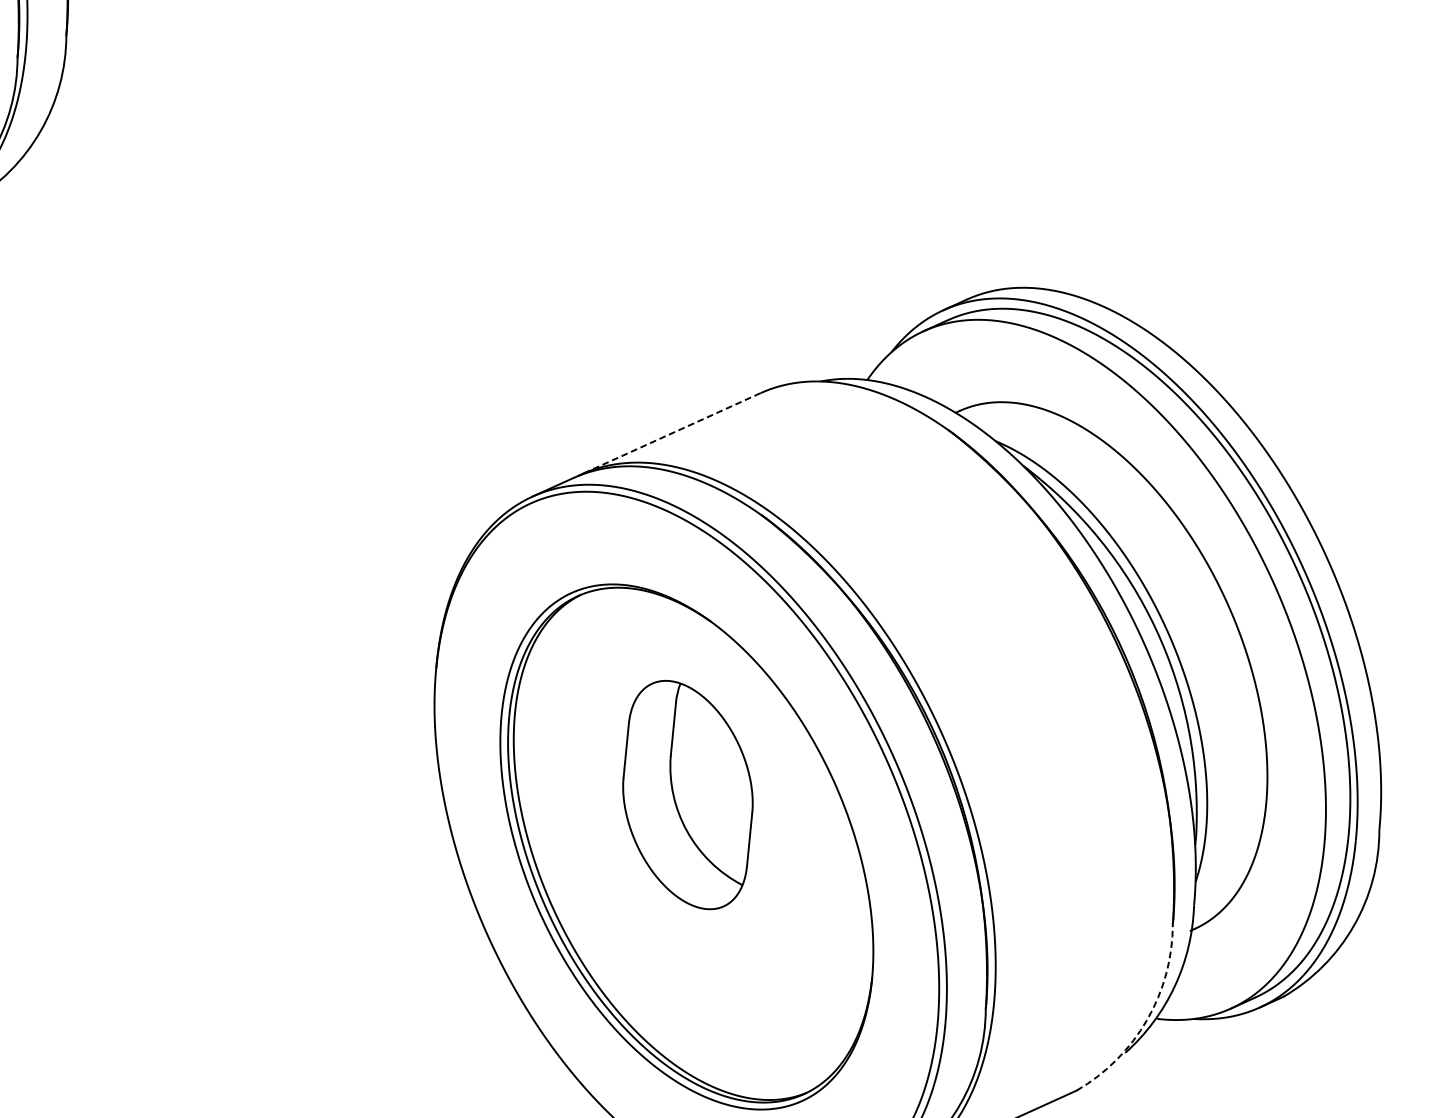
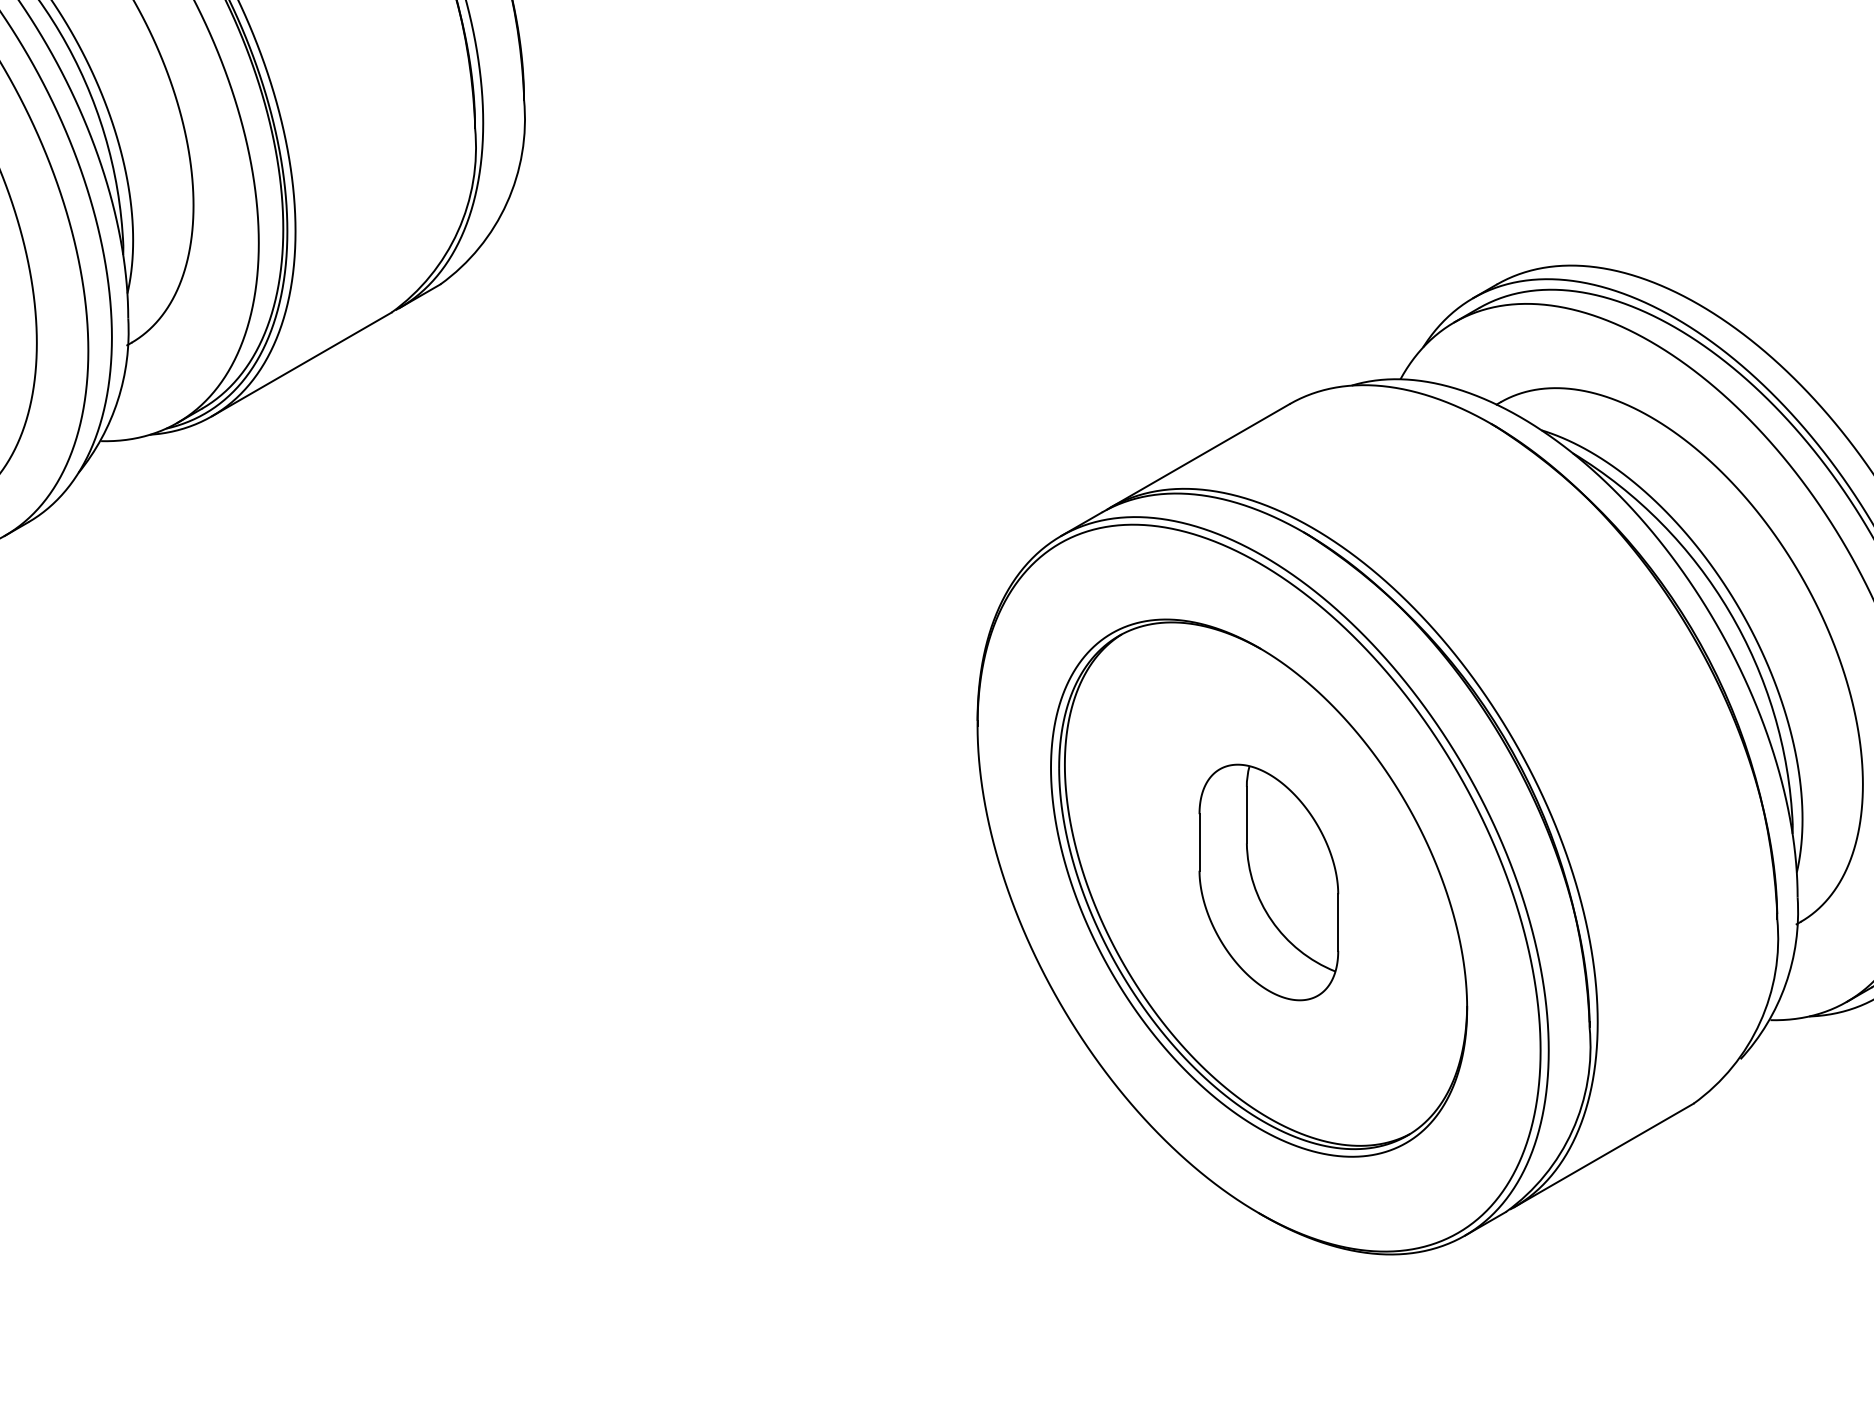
line: (670, 433) -> (1199, 455), dashed -> solid
part: (687, 795) -> (1268, 882), moved
arc: (1147, 1020) -> (1760, 1022), dashed -> solid

